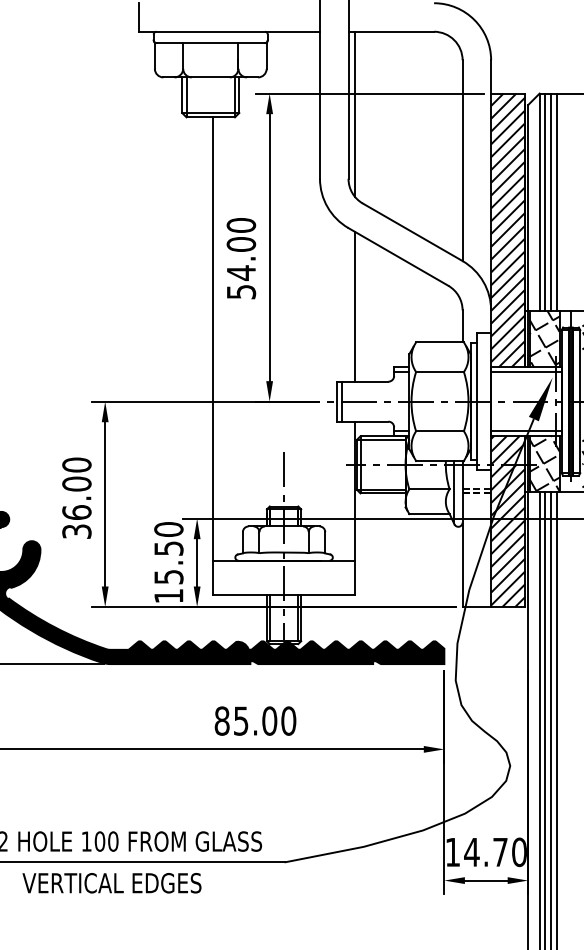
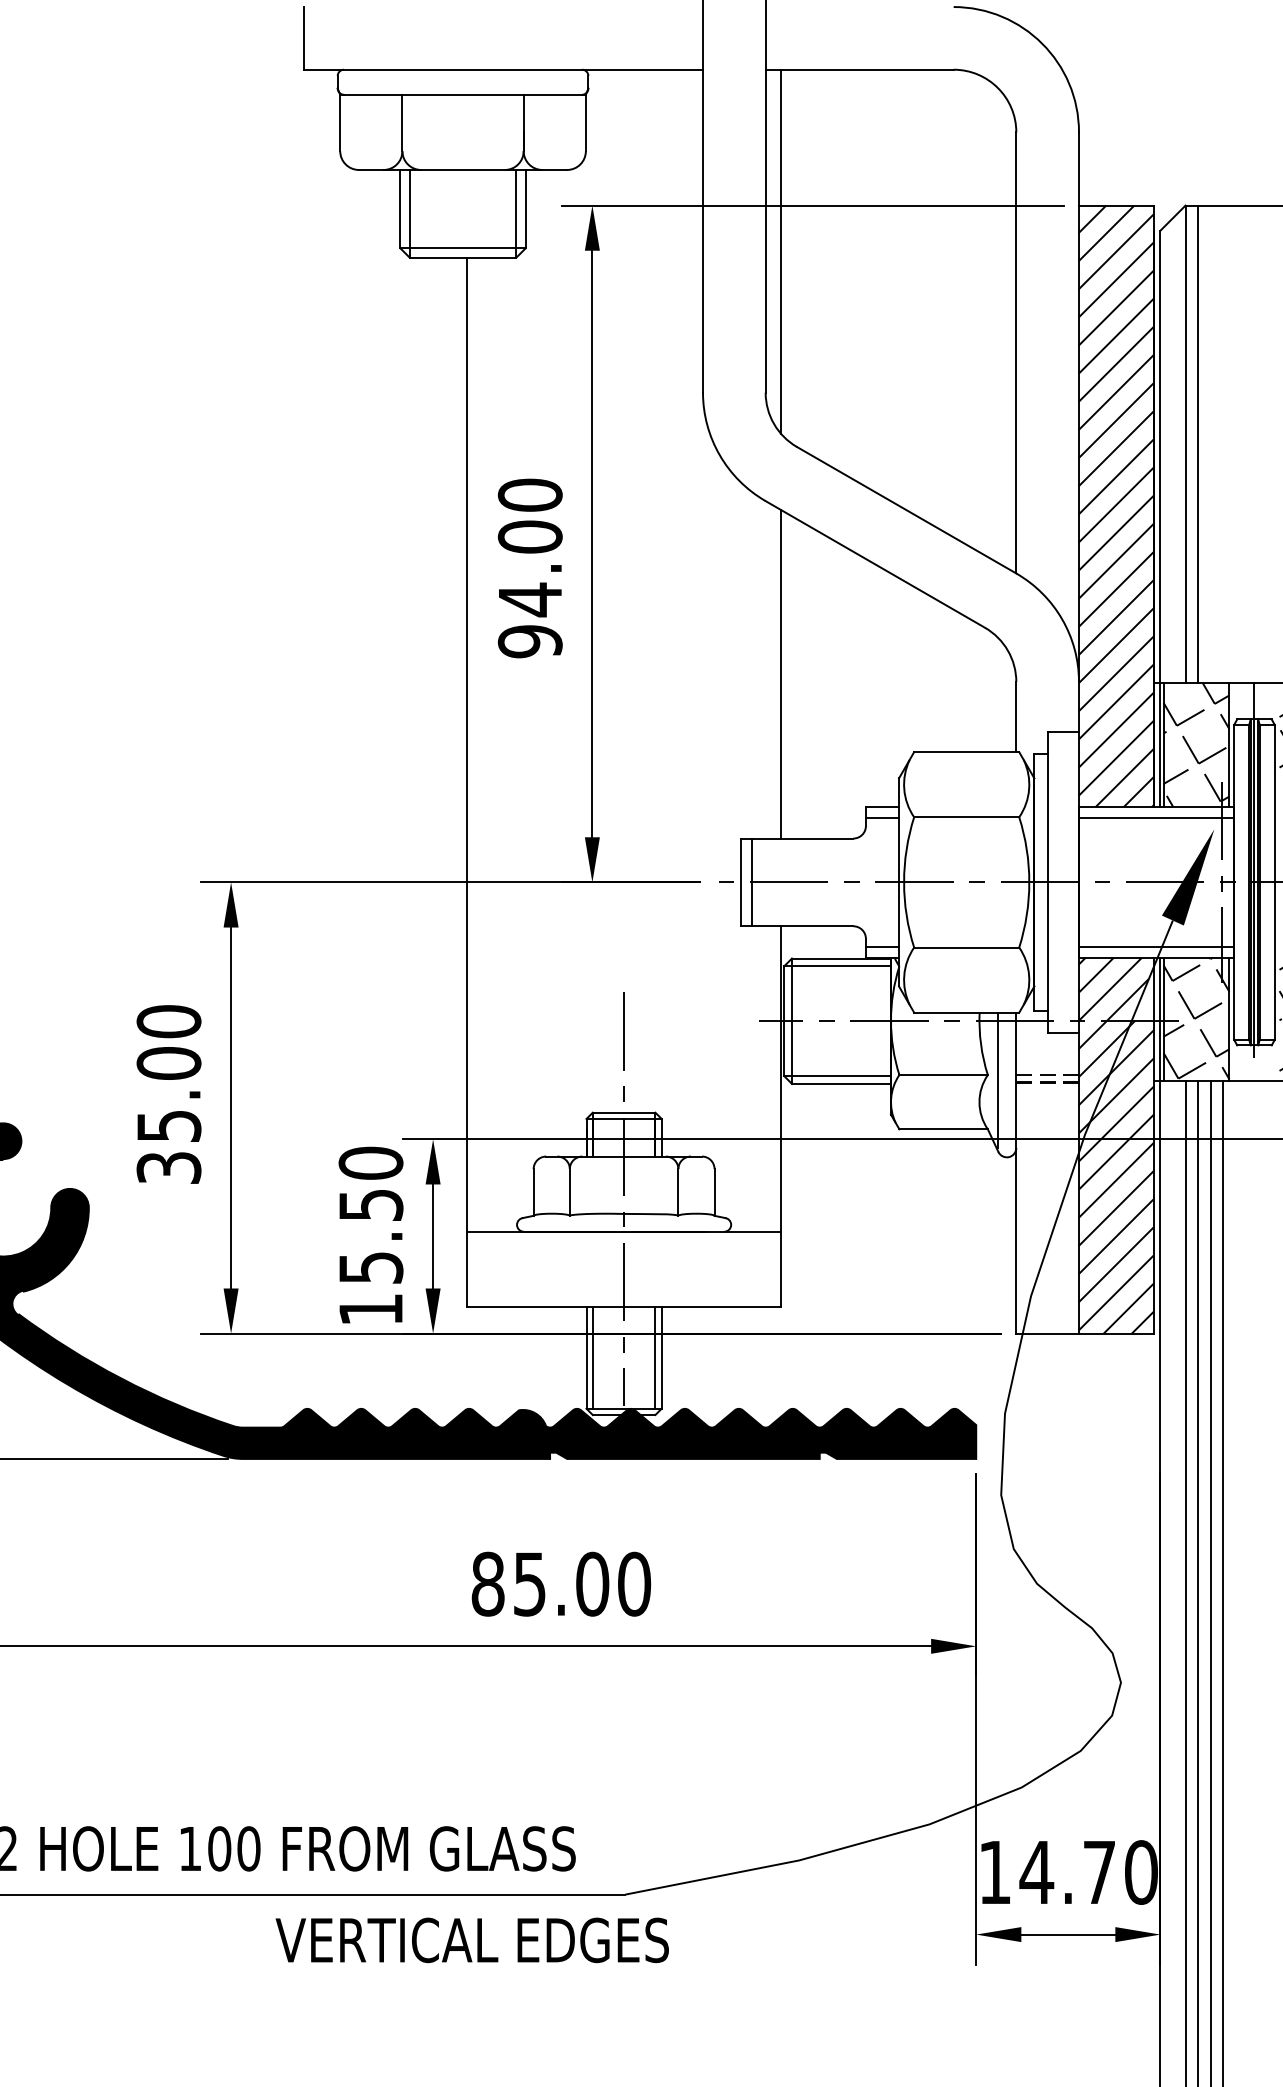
line: (551, 202) -> (1211, 444), removed
line: (556, 202) -> (1222, 444), removed
text: (240, 291) -> (528, 640), 54.00 -> 94.00
text: (76, 512) -> (168, 1125), 36.00 -> 35.00
text: (111, 883) -> (471, 1940), moved

